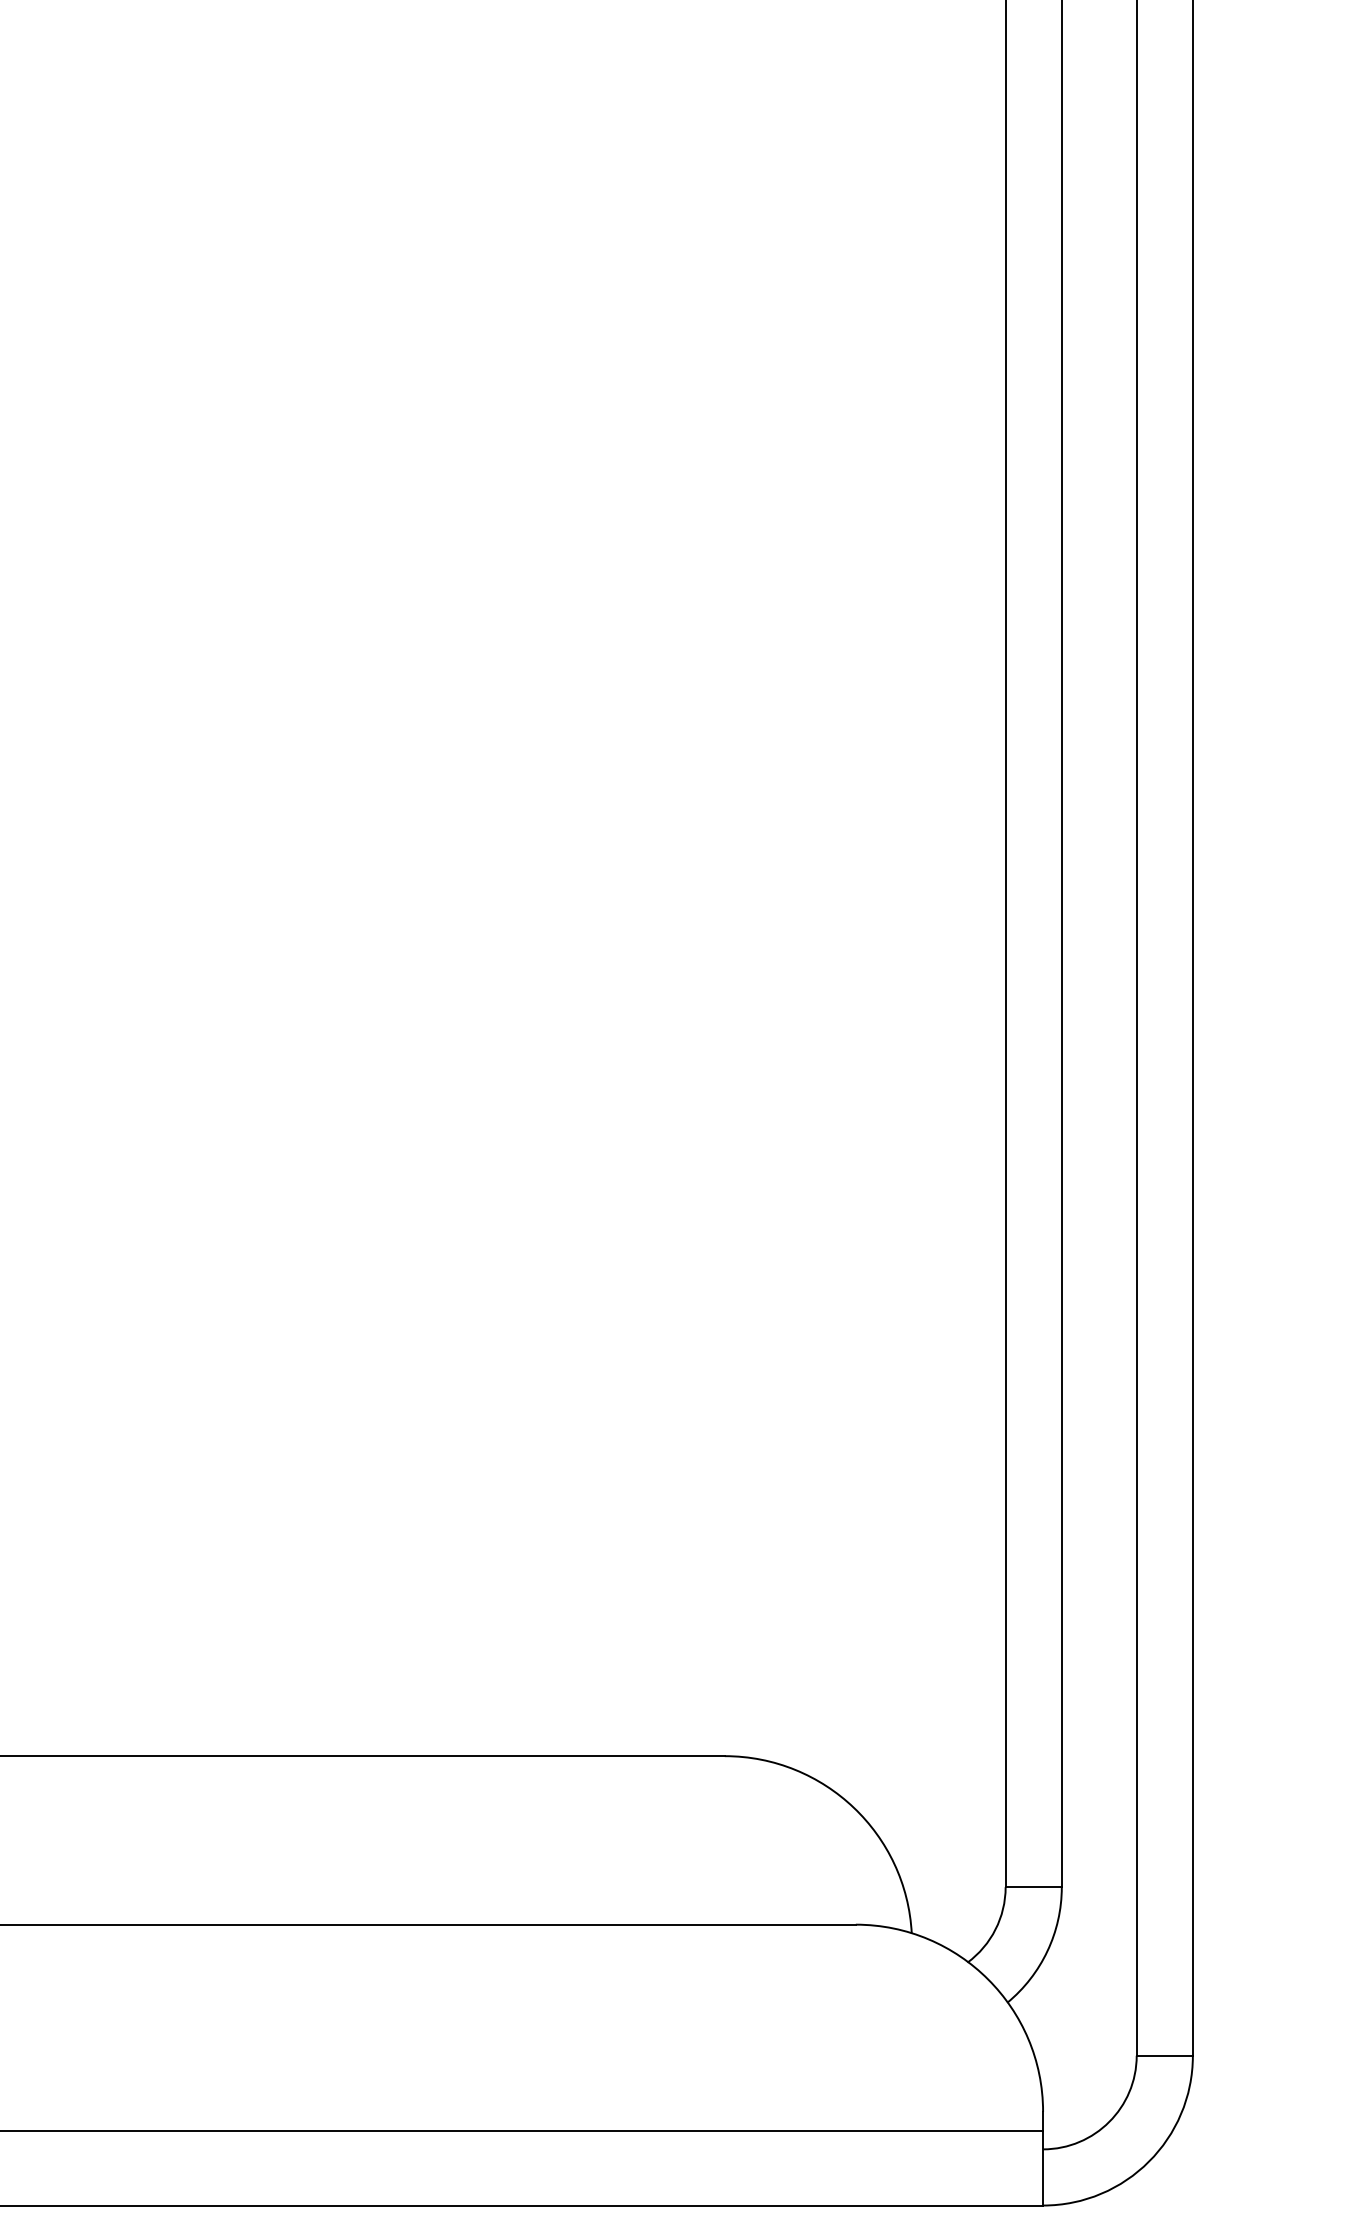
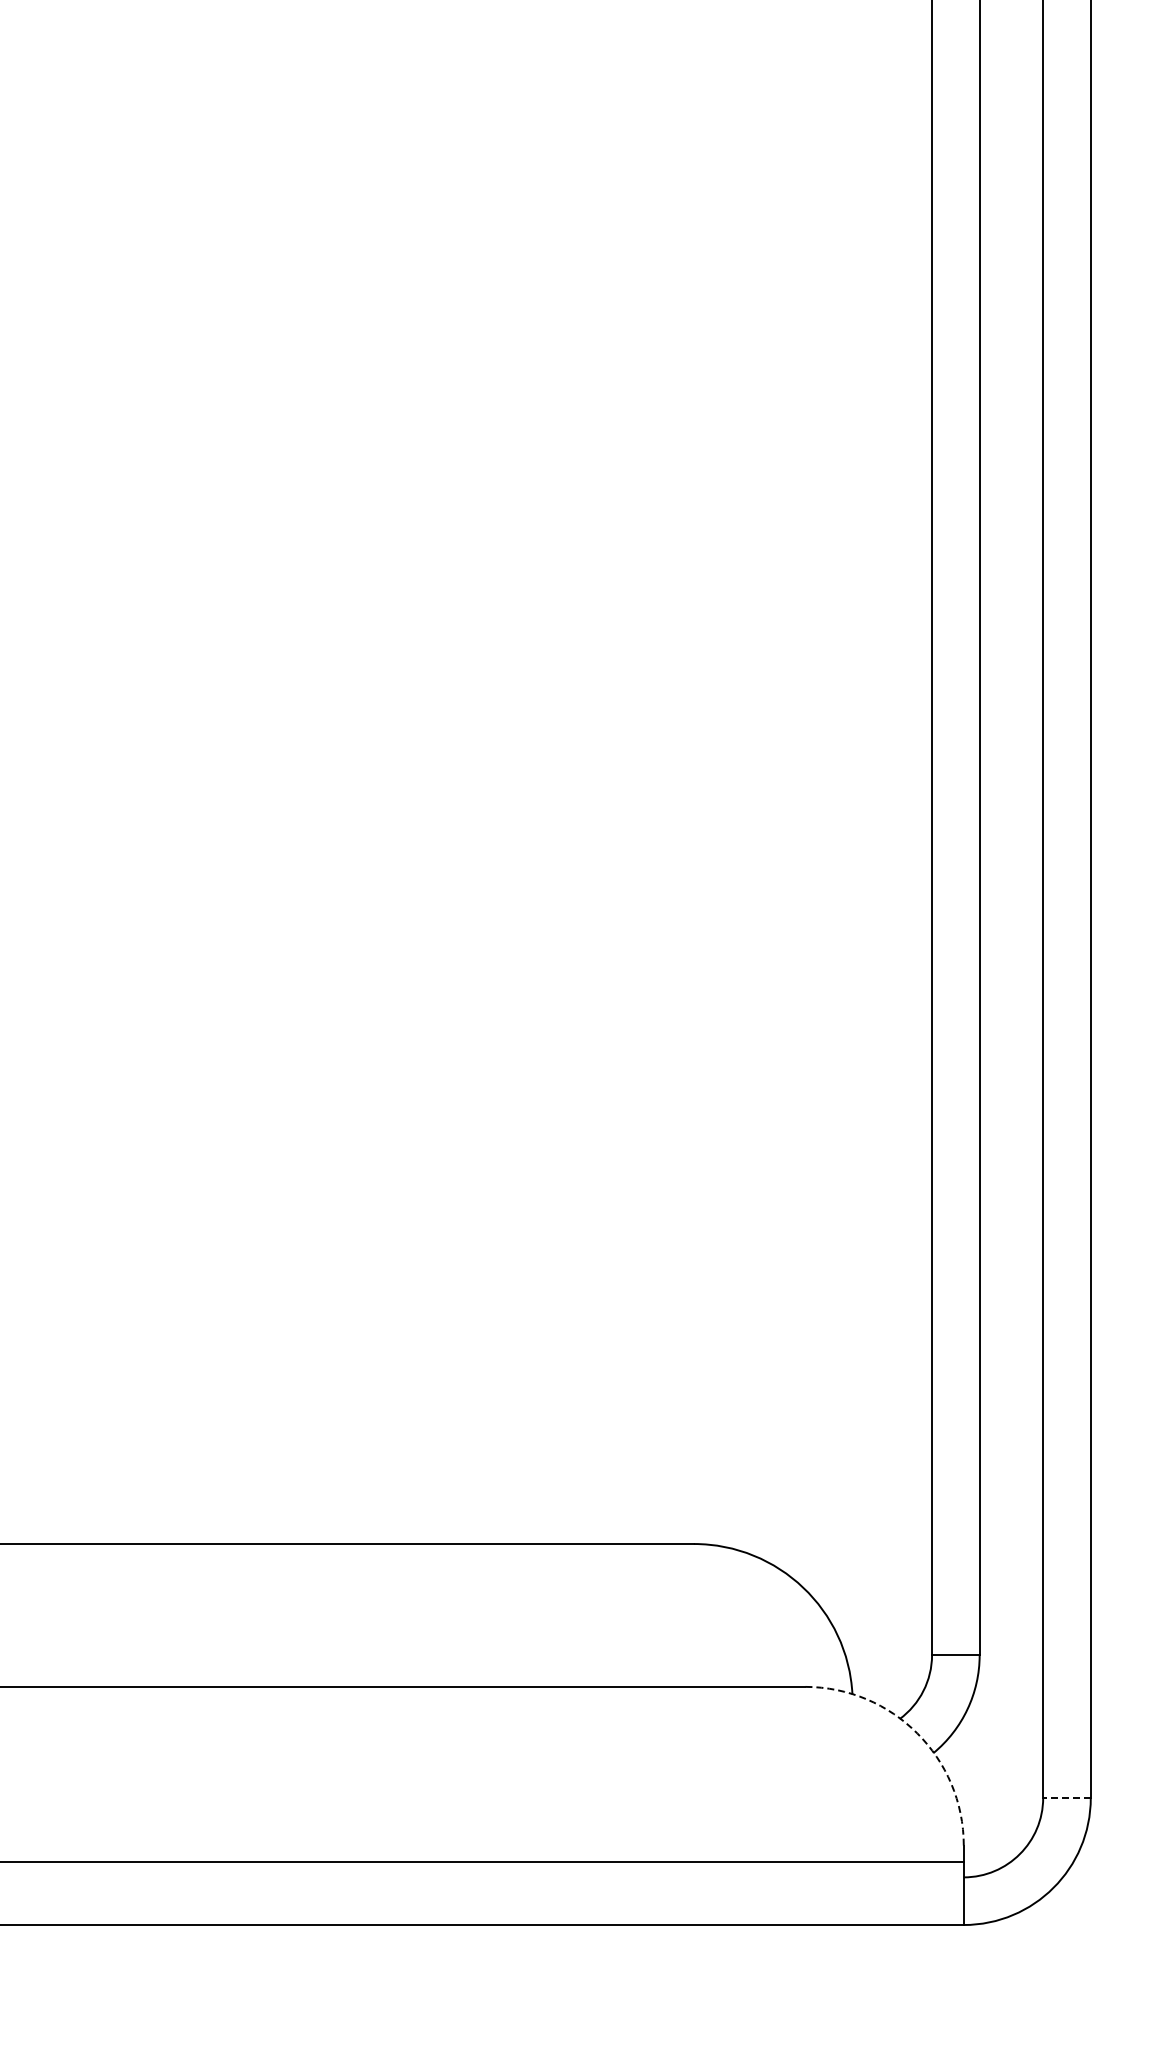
arc: (988, 1979) -> (917, 1733), solid -> dashed
line: (1164, 2056) -> (1066, 1798), solid -> dashed

